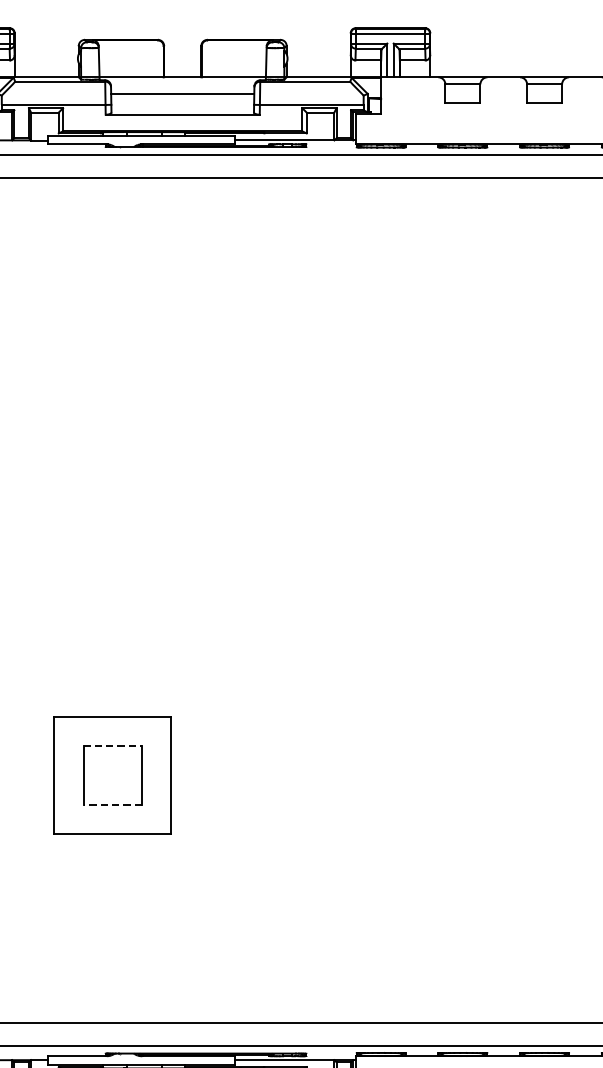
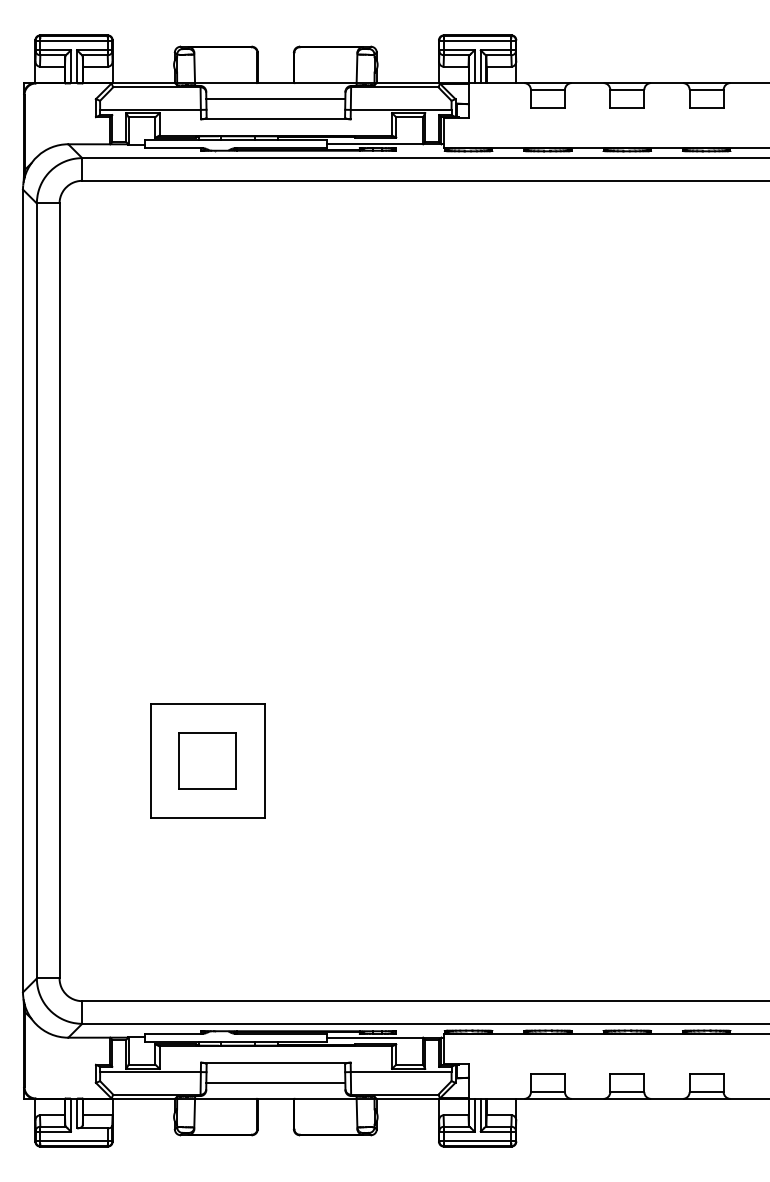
line: (113, 745) -> (208, 732), dashed -> solid
line: (112, 804) -> (207, 789), dashed -> solid

